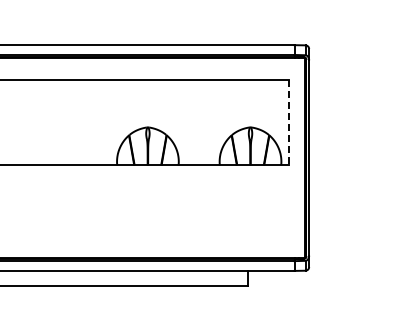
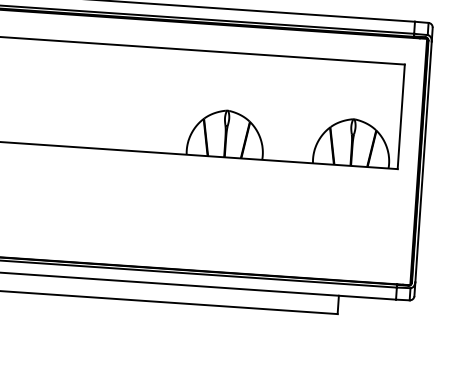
line: (288, 123) -> (401, 117), dashed -> solid

